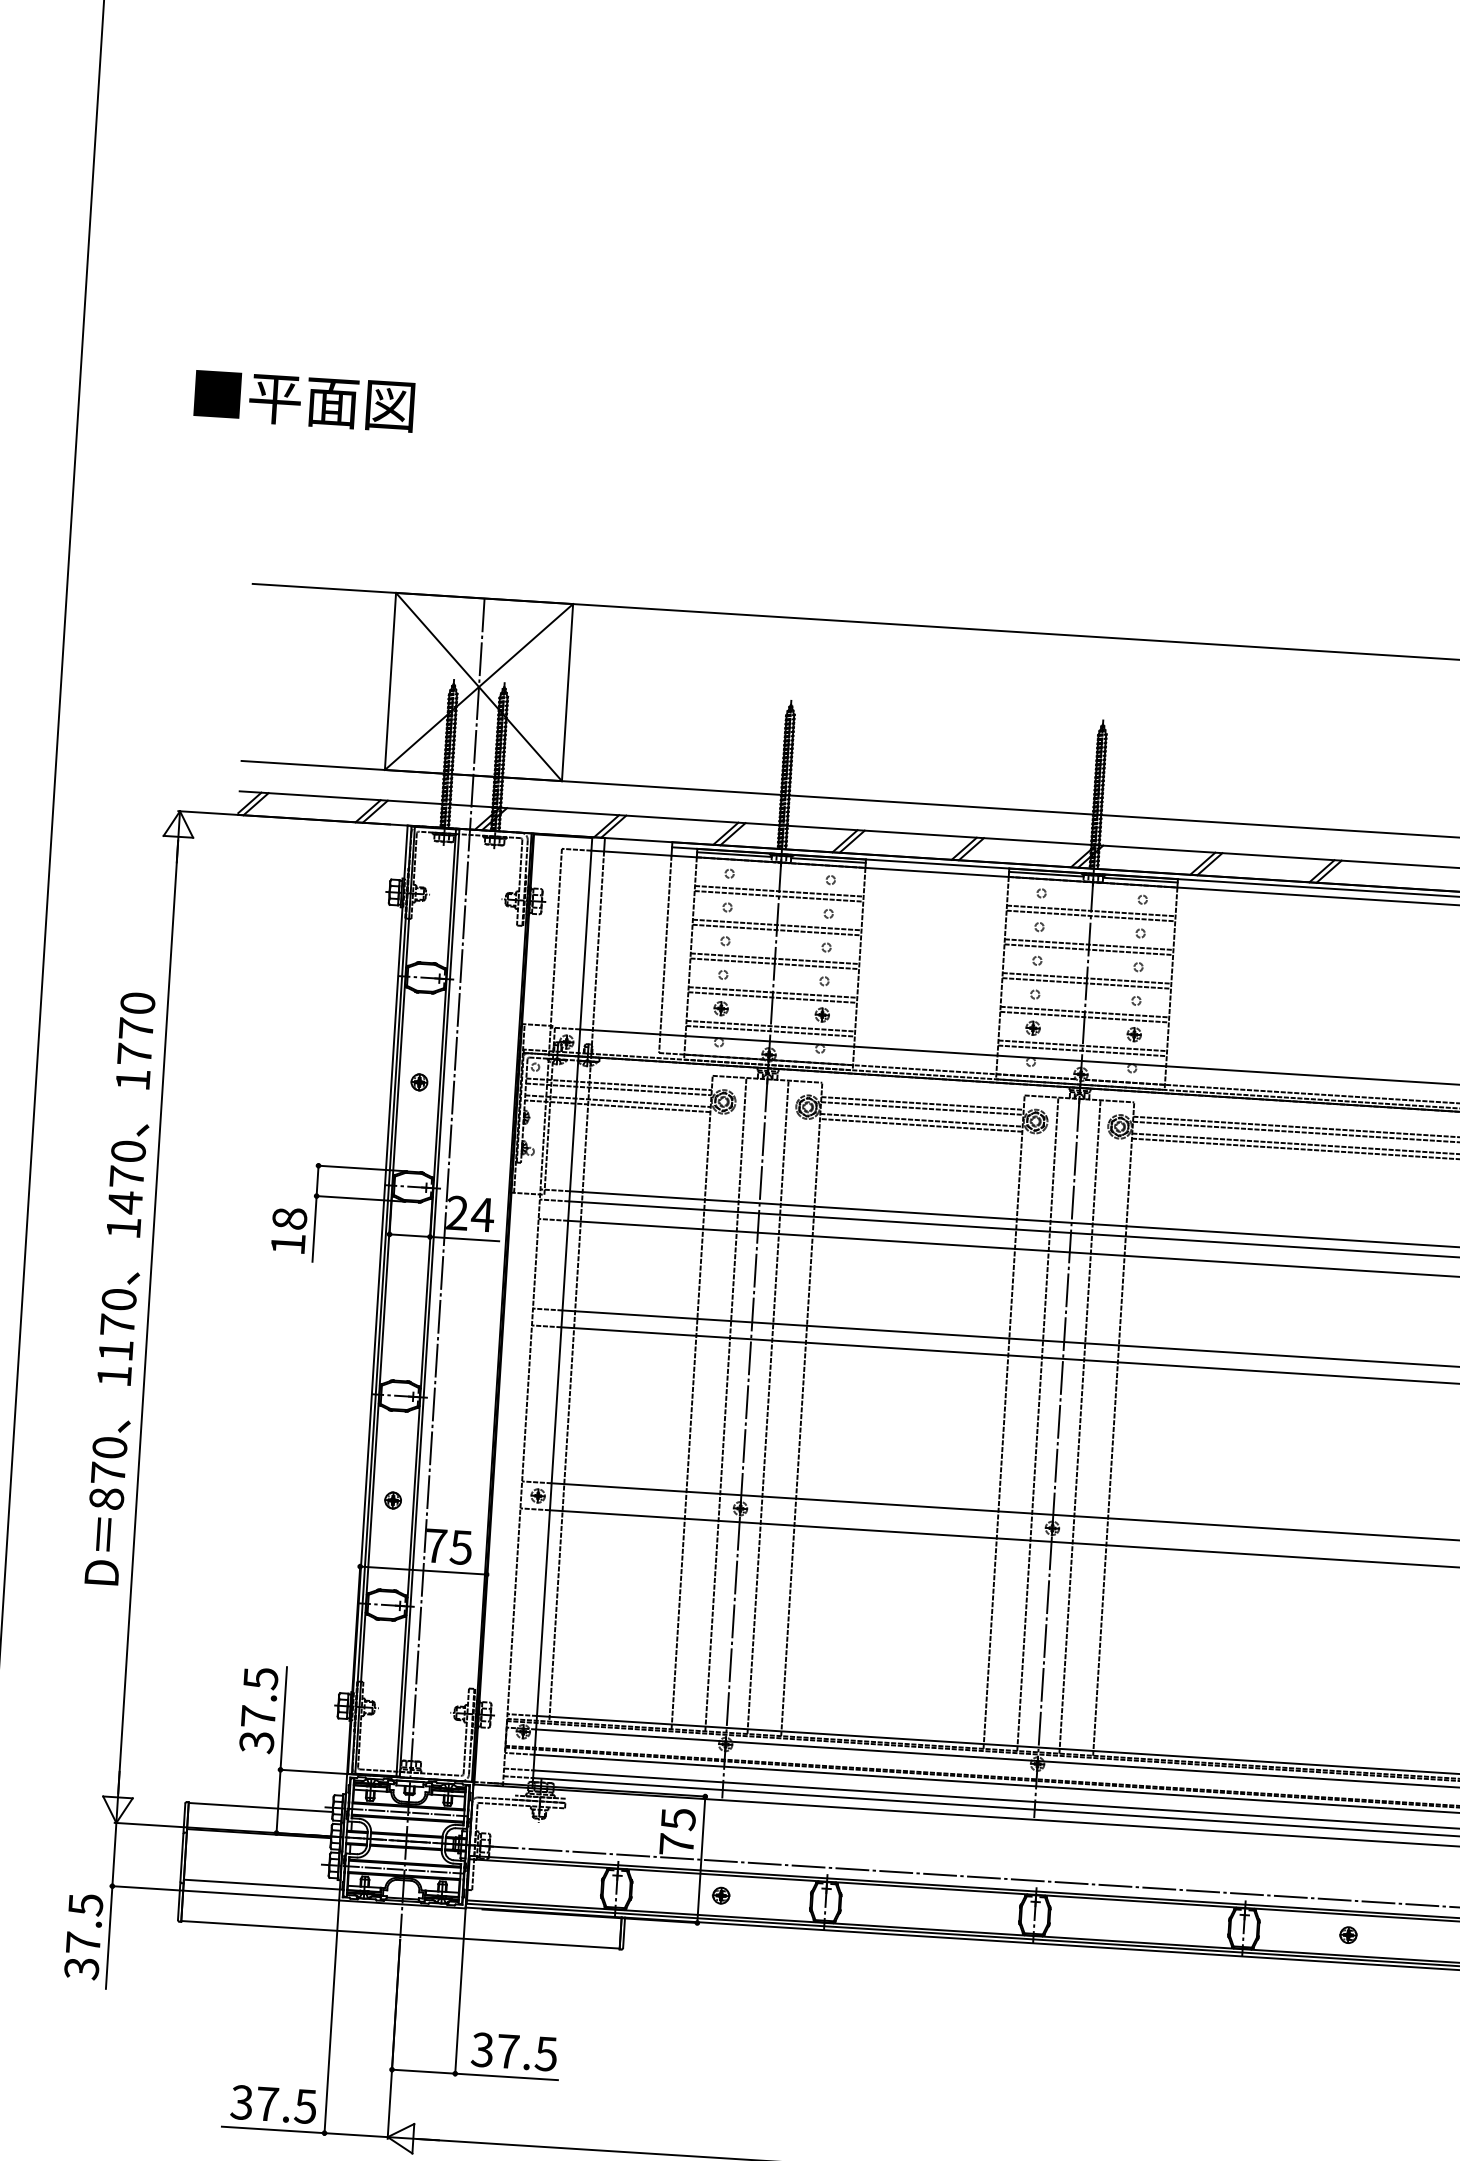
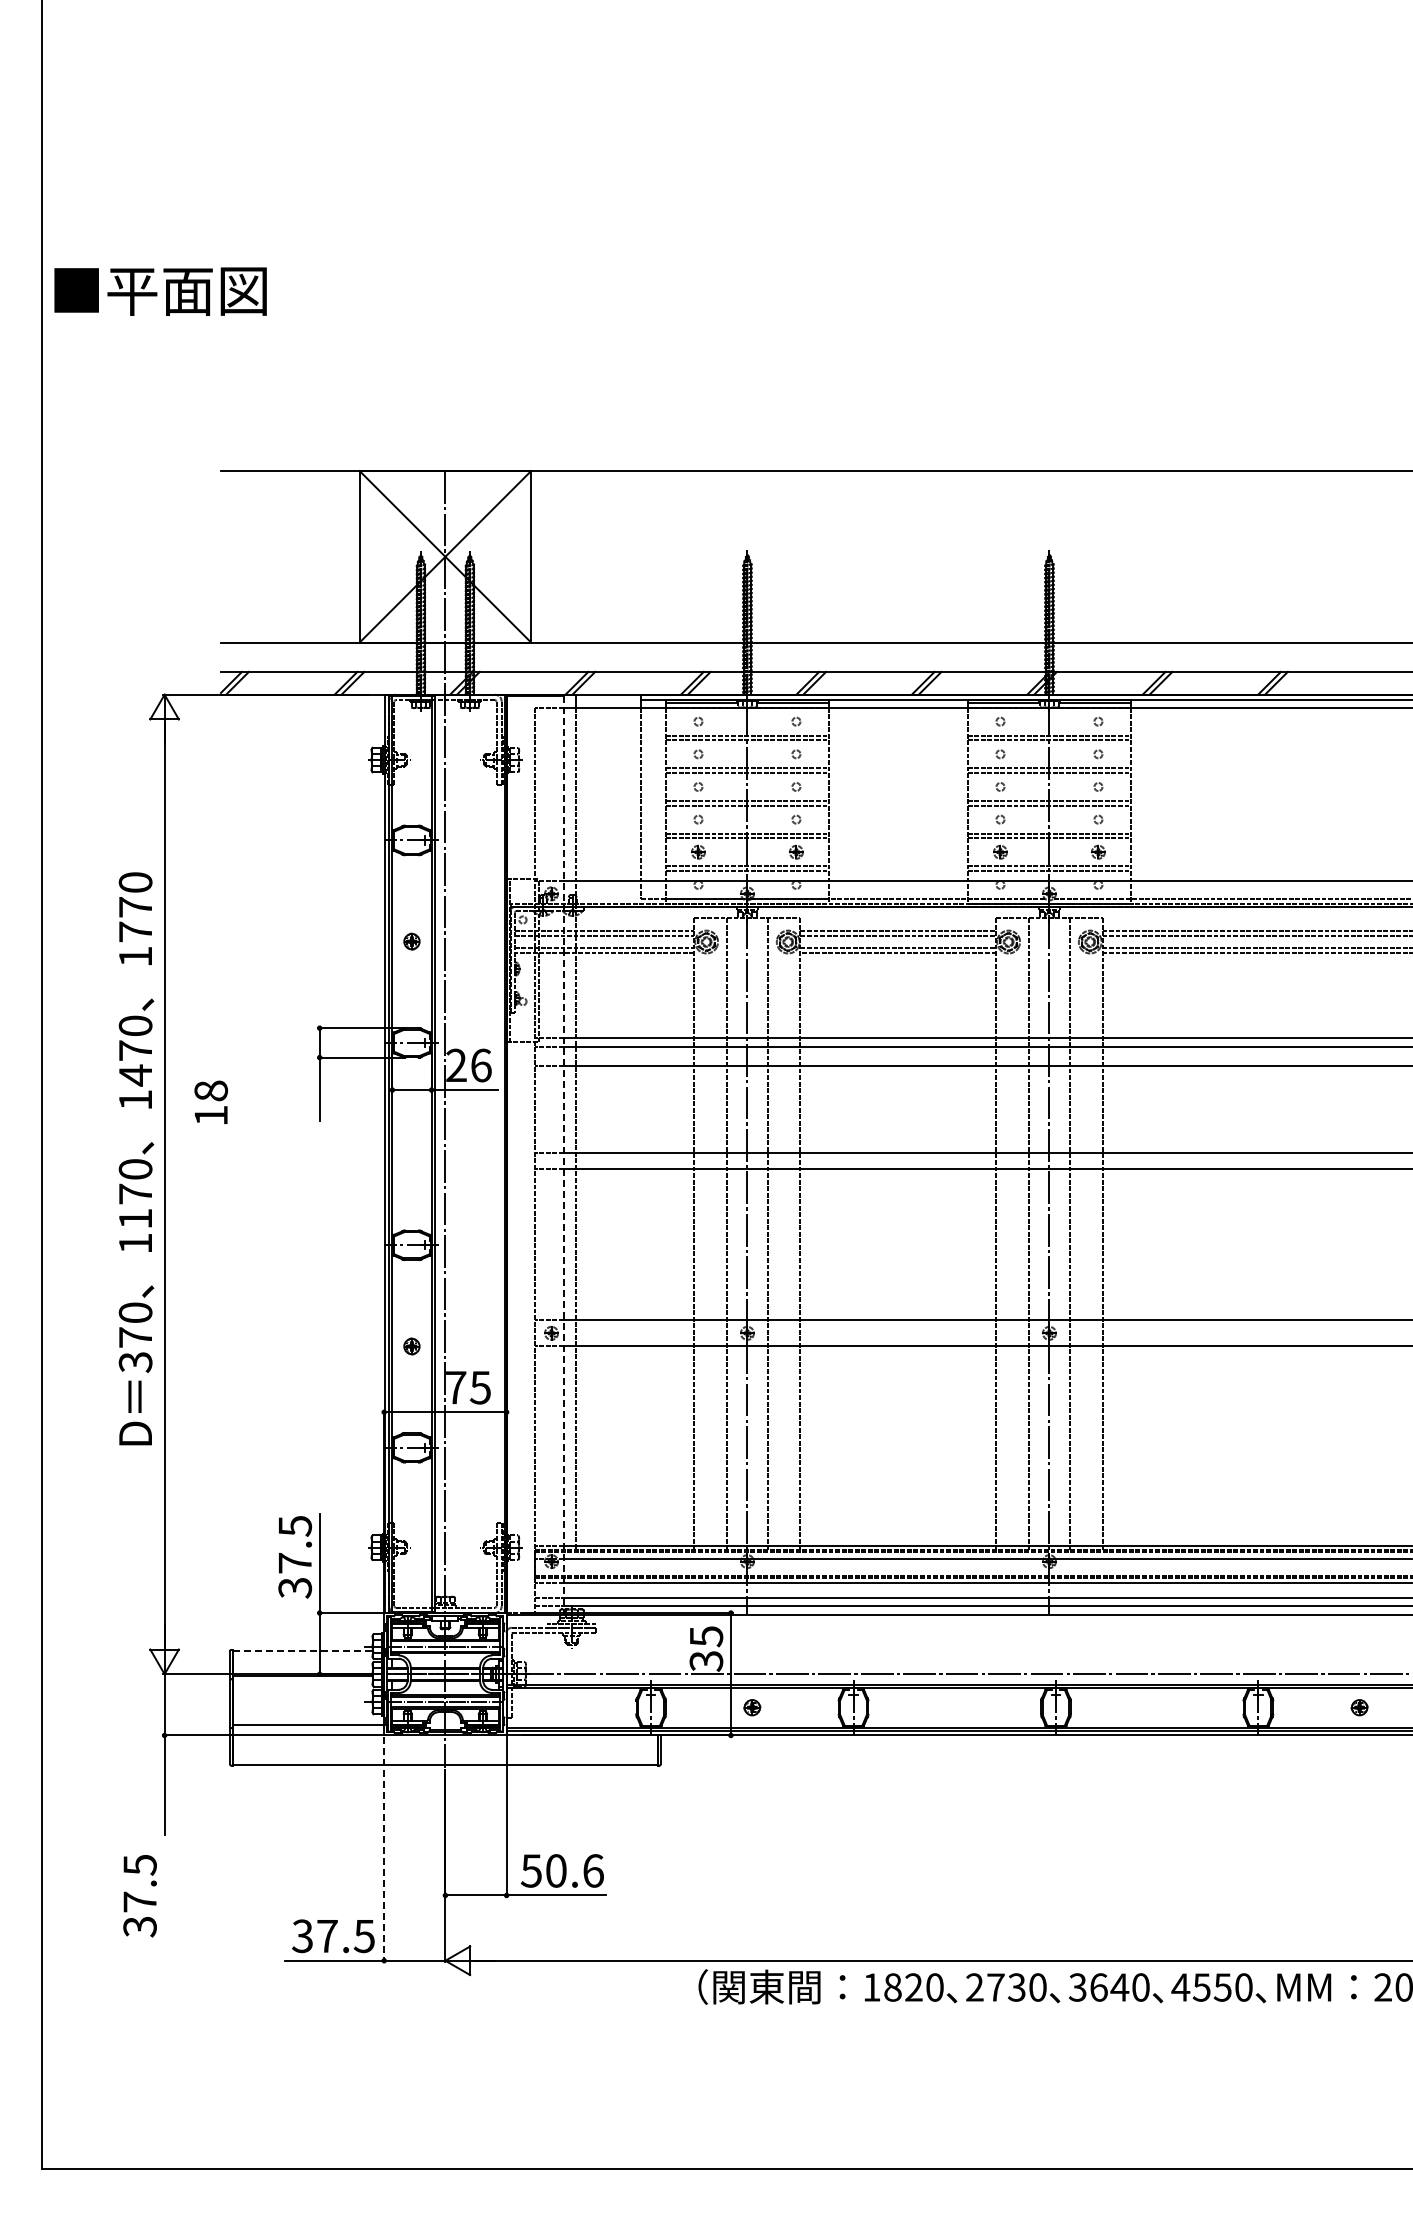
text: (304, 400) -> (160, 291), moved
text: (483, 1214) -> (481, 1065), 24 -> 26
text: (288, 1229) -> (210, 1101), moved
line: (562, 1313) -> (563, 1155), solid -> dashed
text: (106, 1499) -> (135, 1362), 870 -> 370
line: (260, 1807) -> (302, 1650), solid -> dashed
text: (676, 1844) -> (706, 1661), 75 -> 35
text: (83, 1937) -> (139, 1896), moved
line: (332, 2018) -> (384, 1849), solid -> dashed
text: (514, 2051) -> (562, 1870), 37.5 -> 50.6

